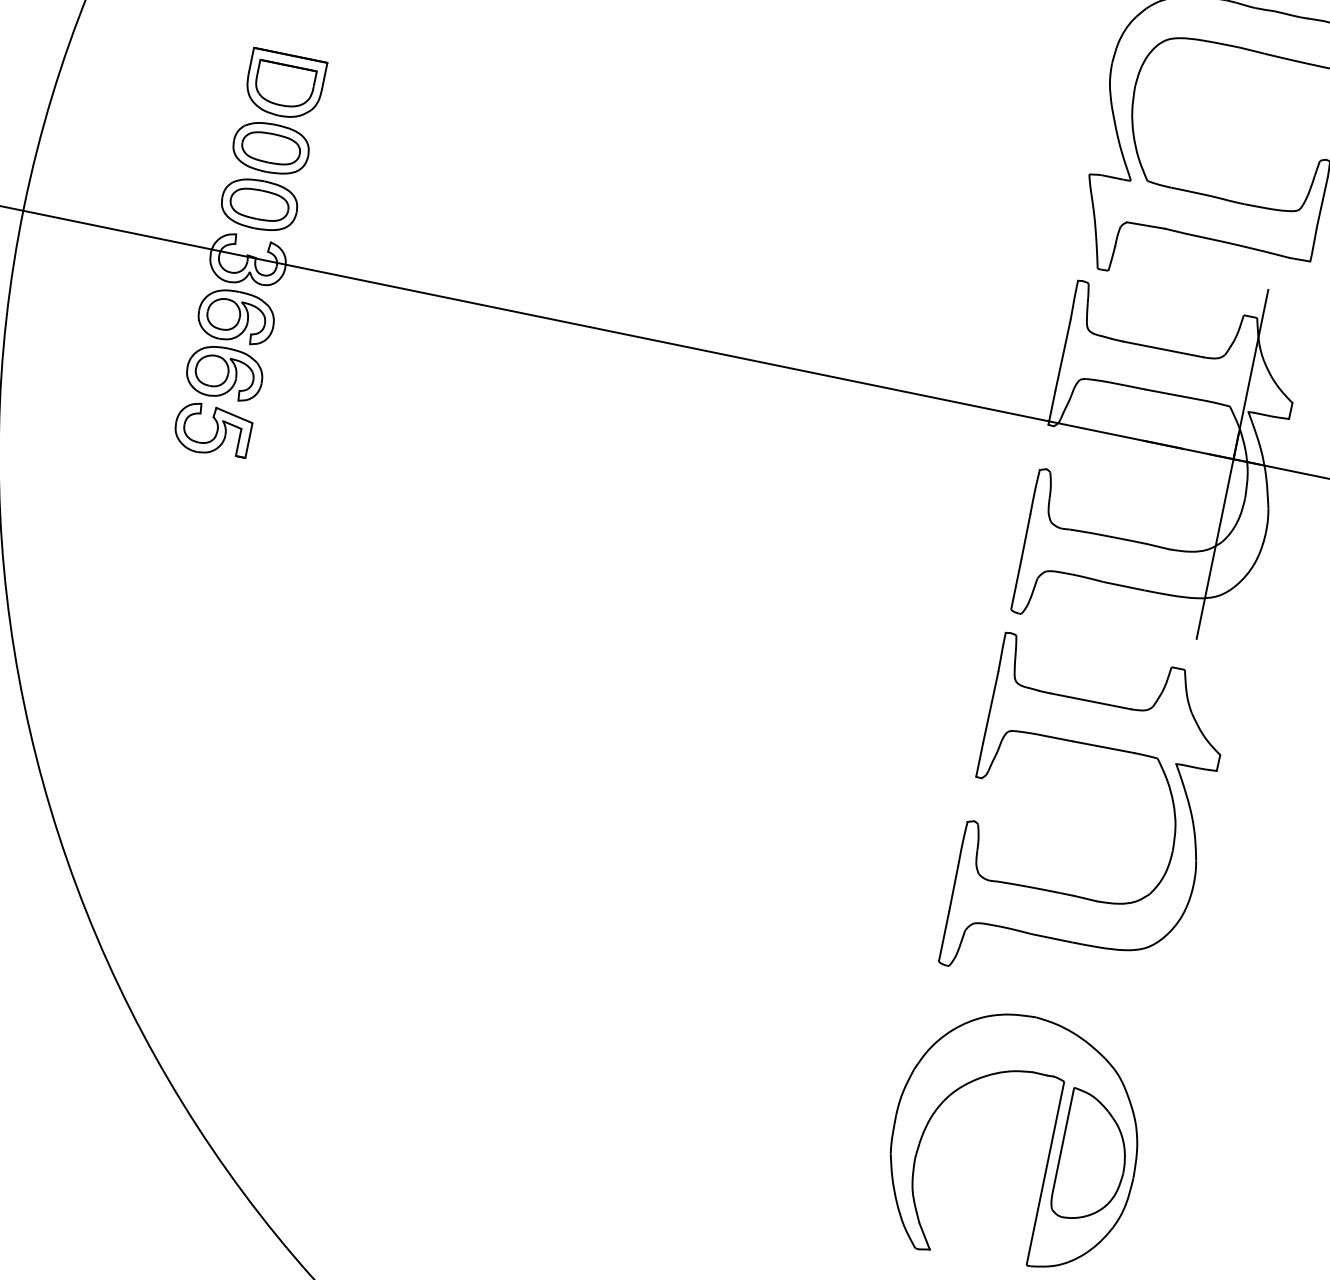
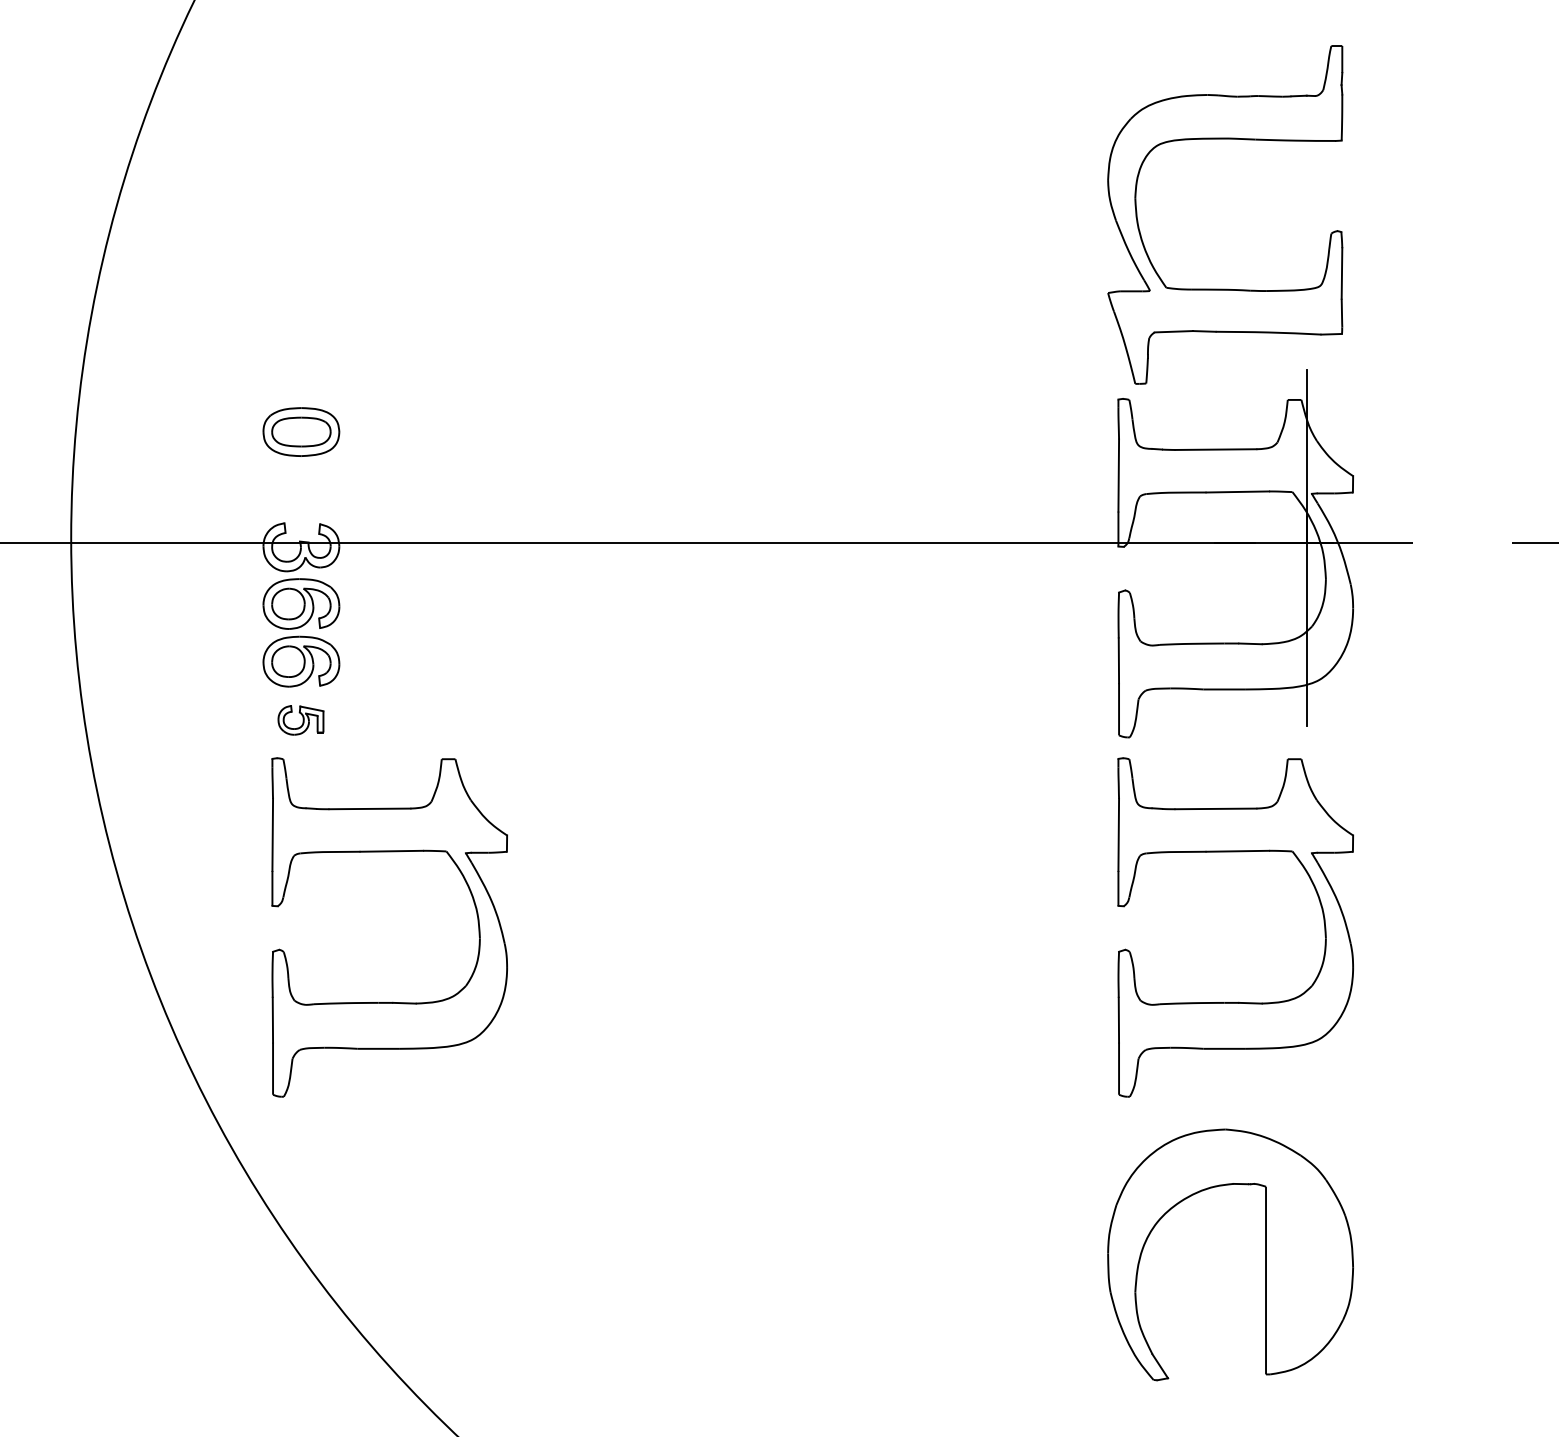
part: (284, 85) -> (301, 367), removed
part: (259, 204) -> (301, 489), removed
part: (212, 430) -> (300, 720), size x0.6
part: (245, 724) -> (392, 1001), added
part: (1093, 1156) -> (1309, 1254), removed

